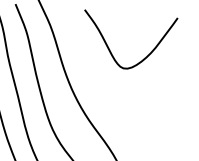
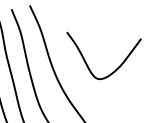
curve: (144, 57) -> (114, 70), moved

